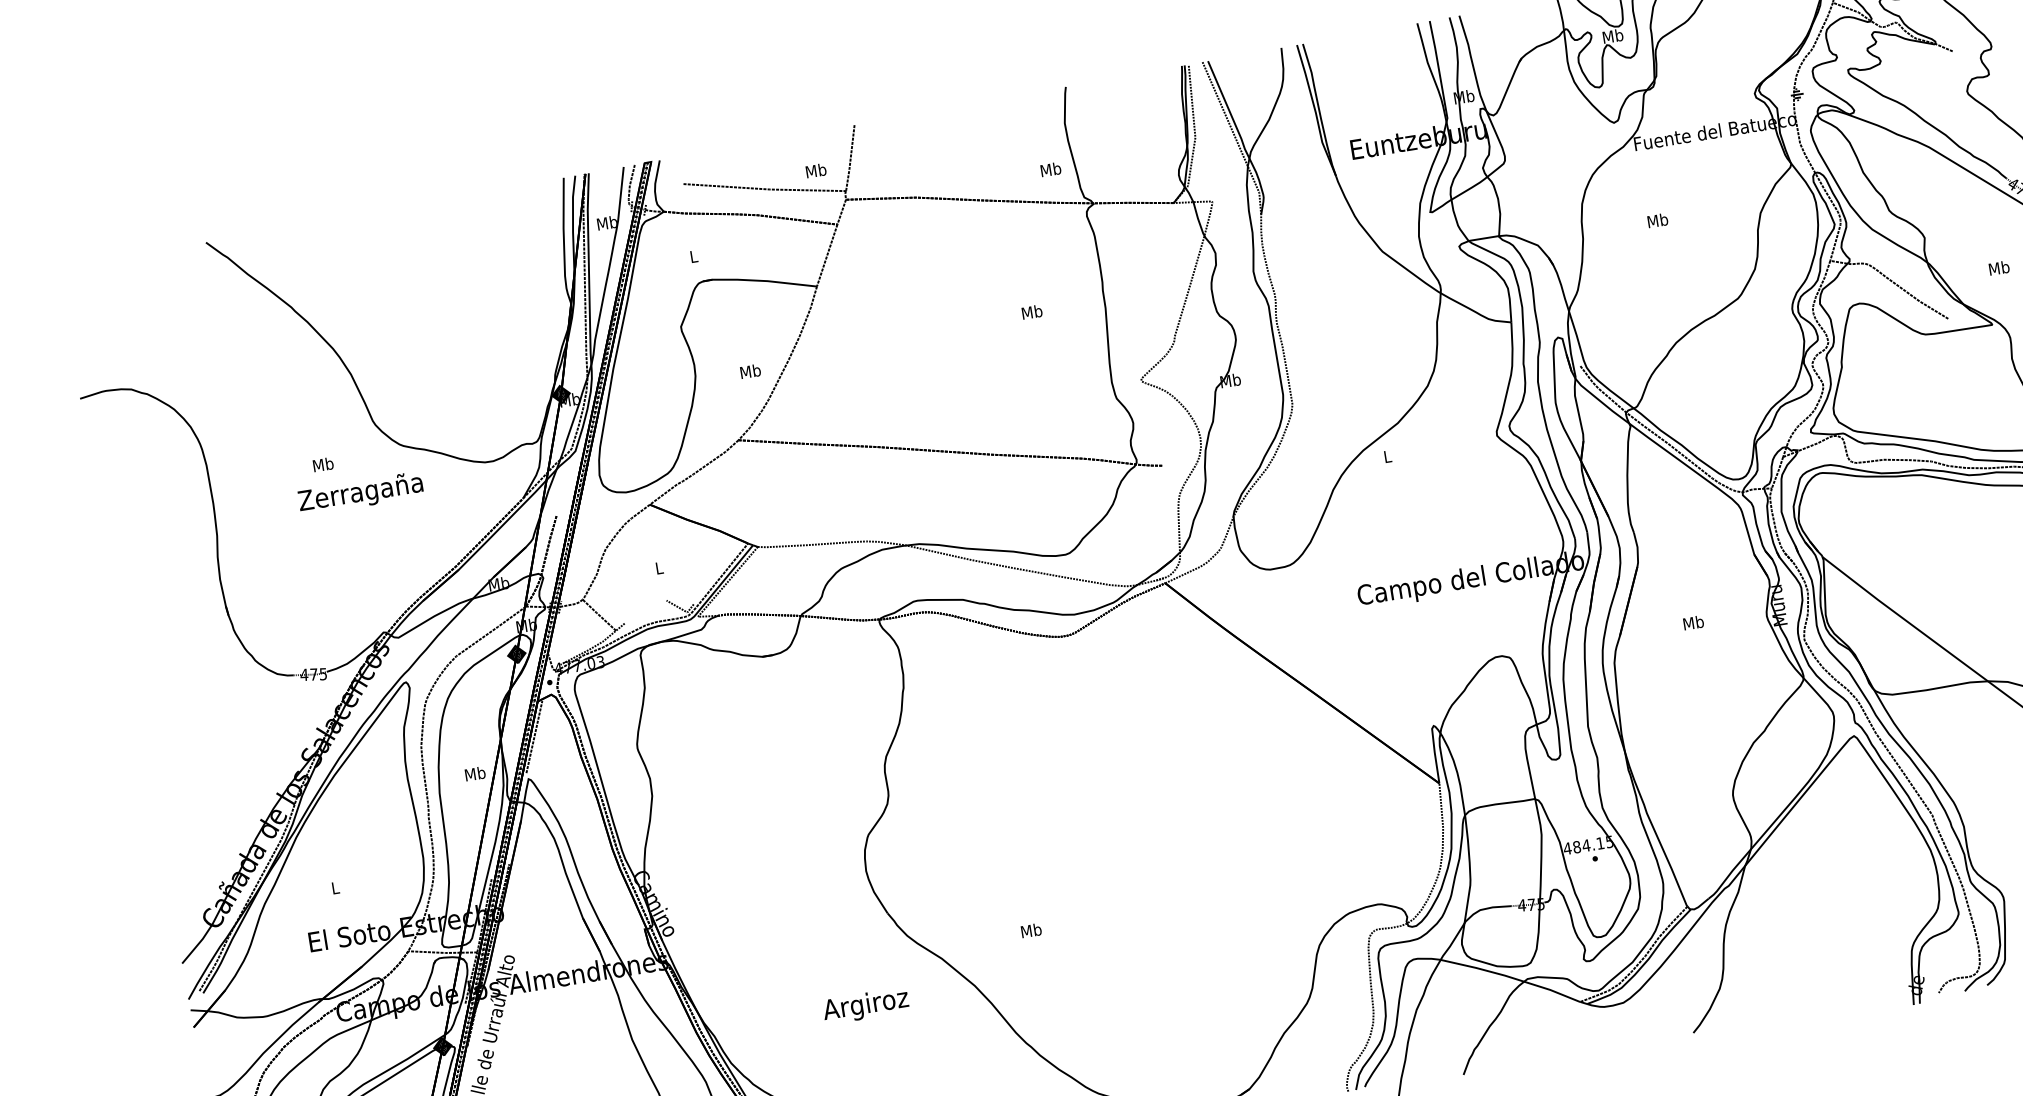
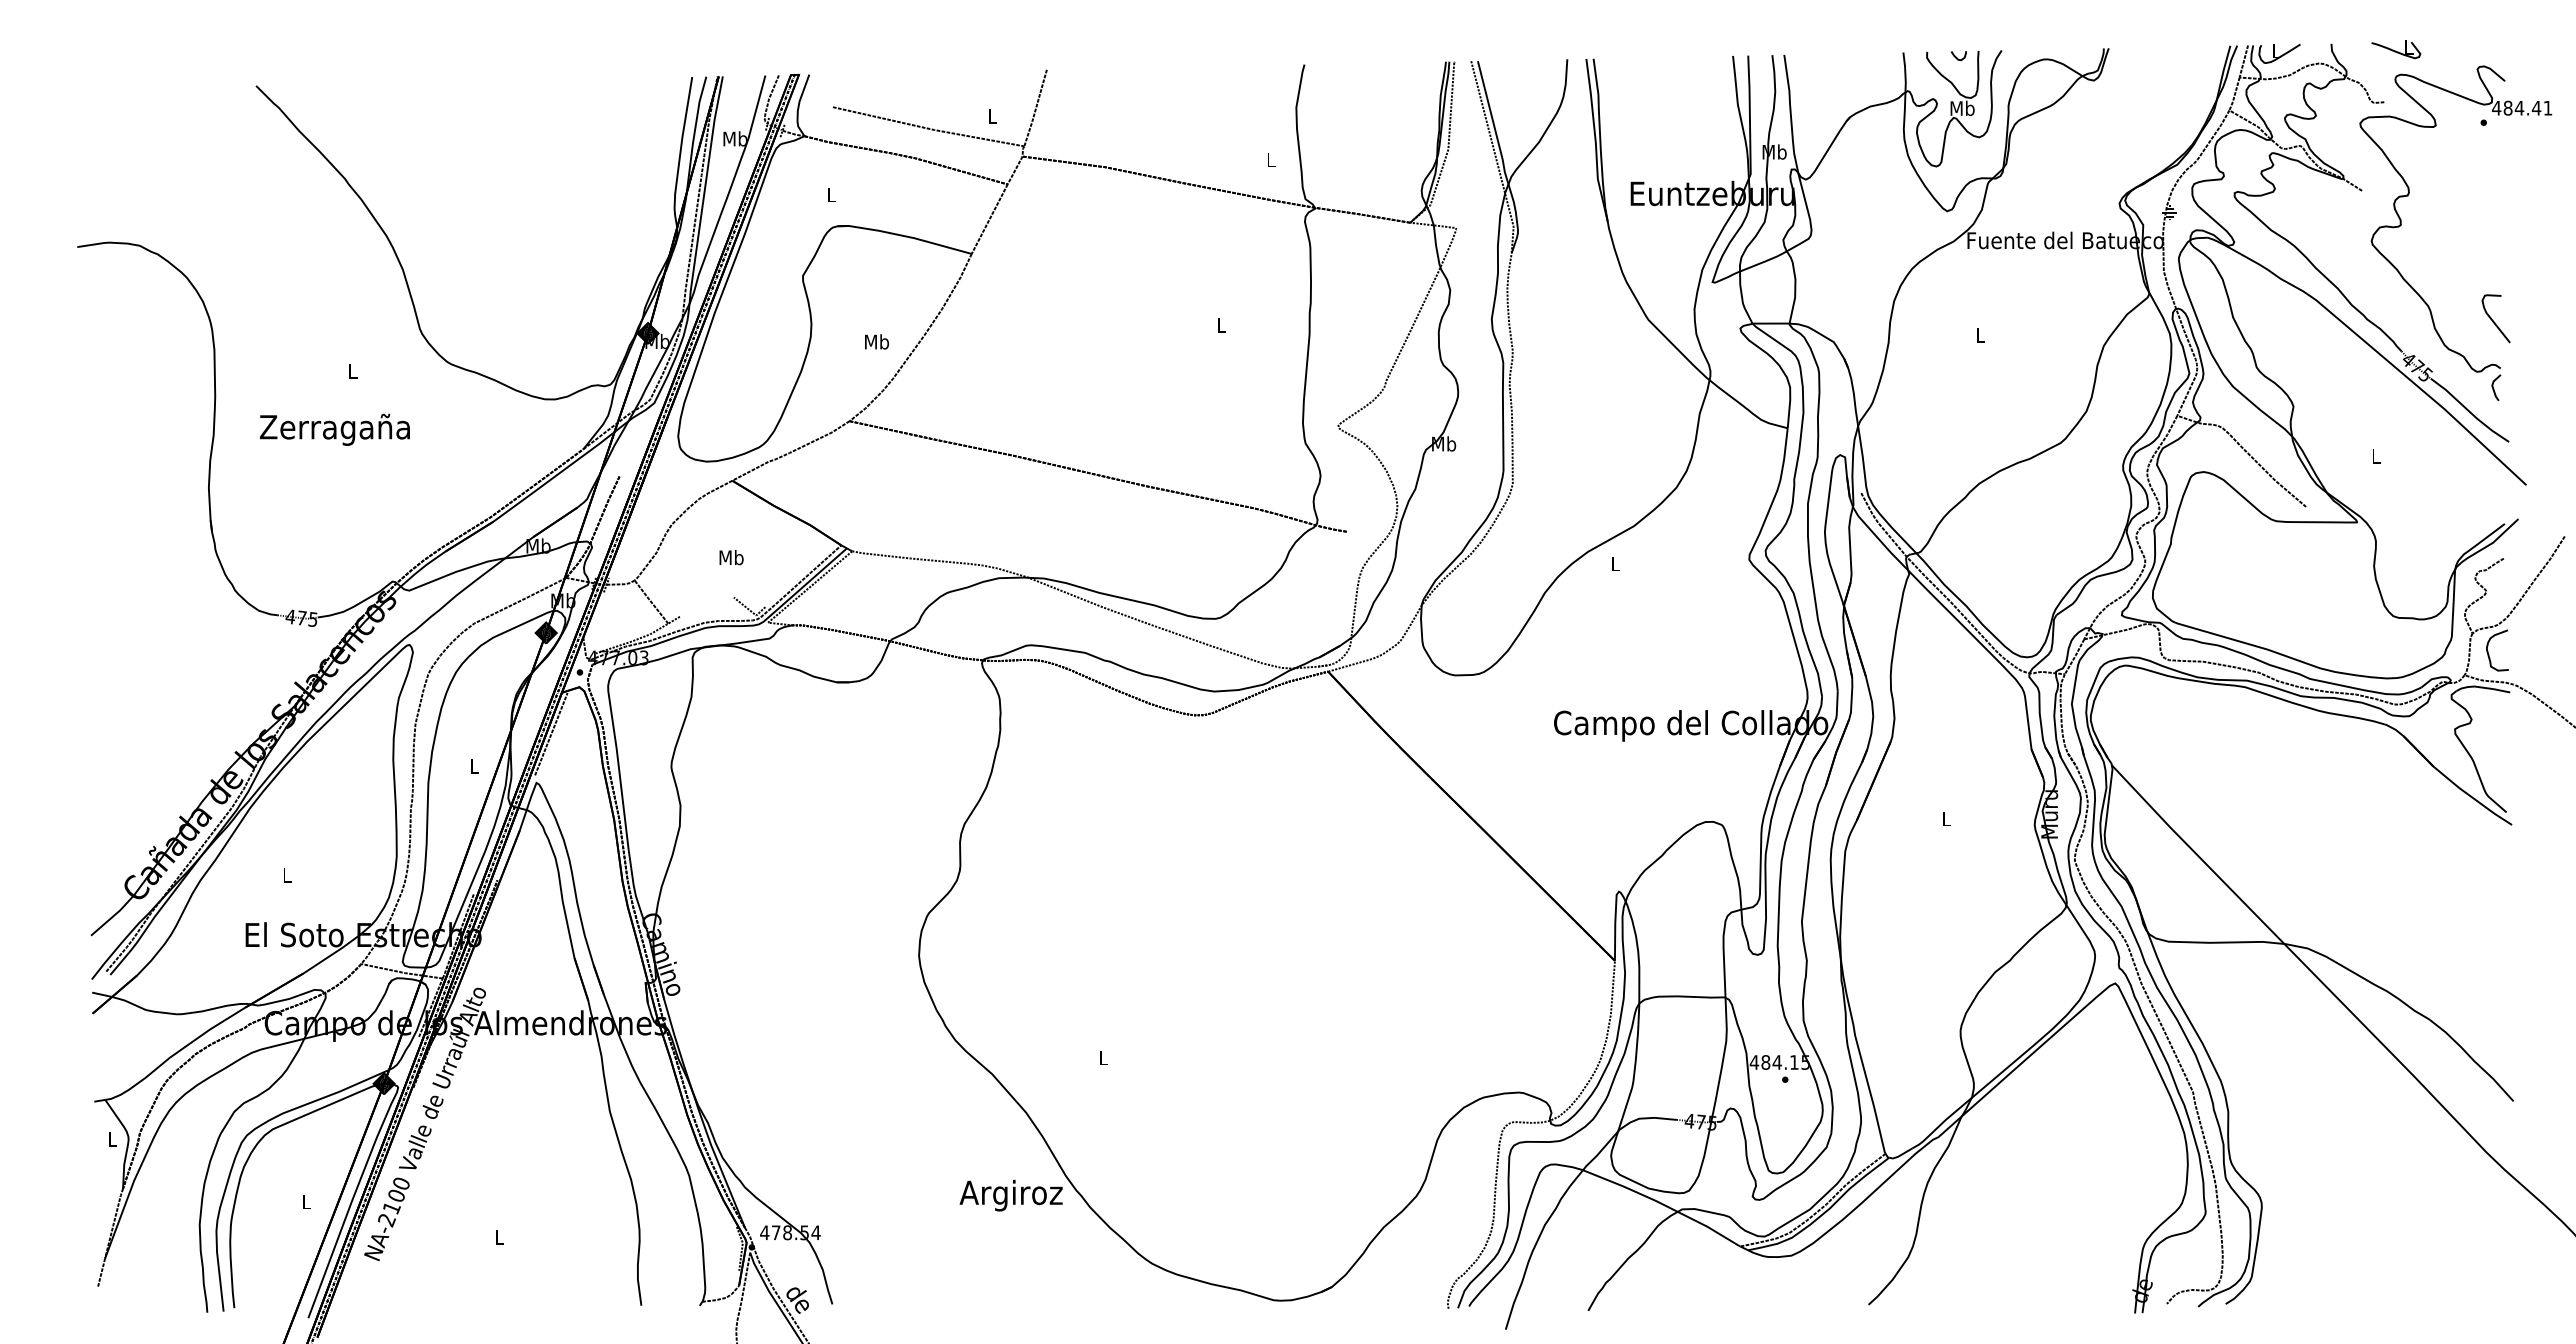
text: (1051, 169) -> (1271, 159), Mb -> L
text: (815, 170) -> (992, 116), Mb -> L
text: (1657, 219) -> (1980, 334), Mb -> L
text: (1999, 268) -> (2376, 456), Mb -> L
text: (1031, 311) -> (1221, 324), Mb -> L
text: (323, 463) -> (353, 370), Mb -> L
text: (360, 493) -> (334, 429), moved
text: (659, 567) -> (731, 557), L -> Mb
text: (1693, 622) -> (1946, 818), Mb -> L
text: (475, 773) -> (474, 766), Mb -> L
text: (1031, 930) -> (1103, 1057), Mb -> L
text: (865, 1005) -> (1010, 1195), moved

